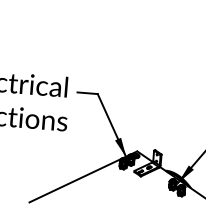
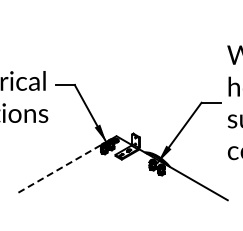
line: (75, 180) -> (60, 168), solid -> dashed

